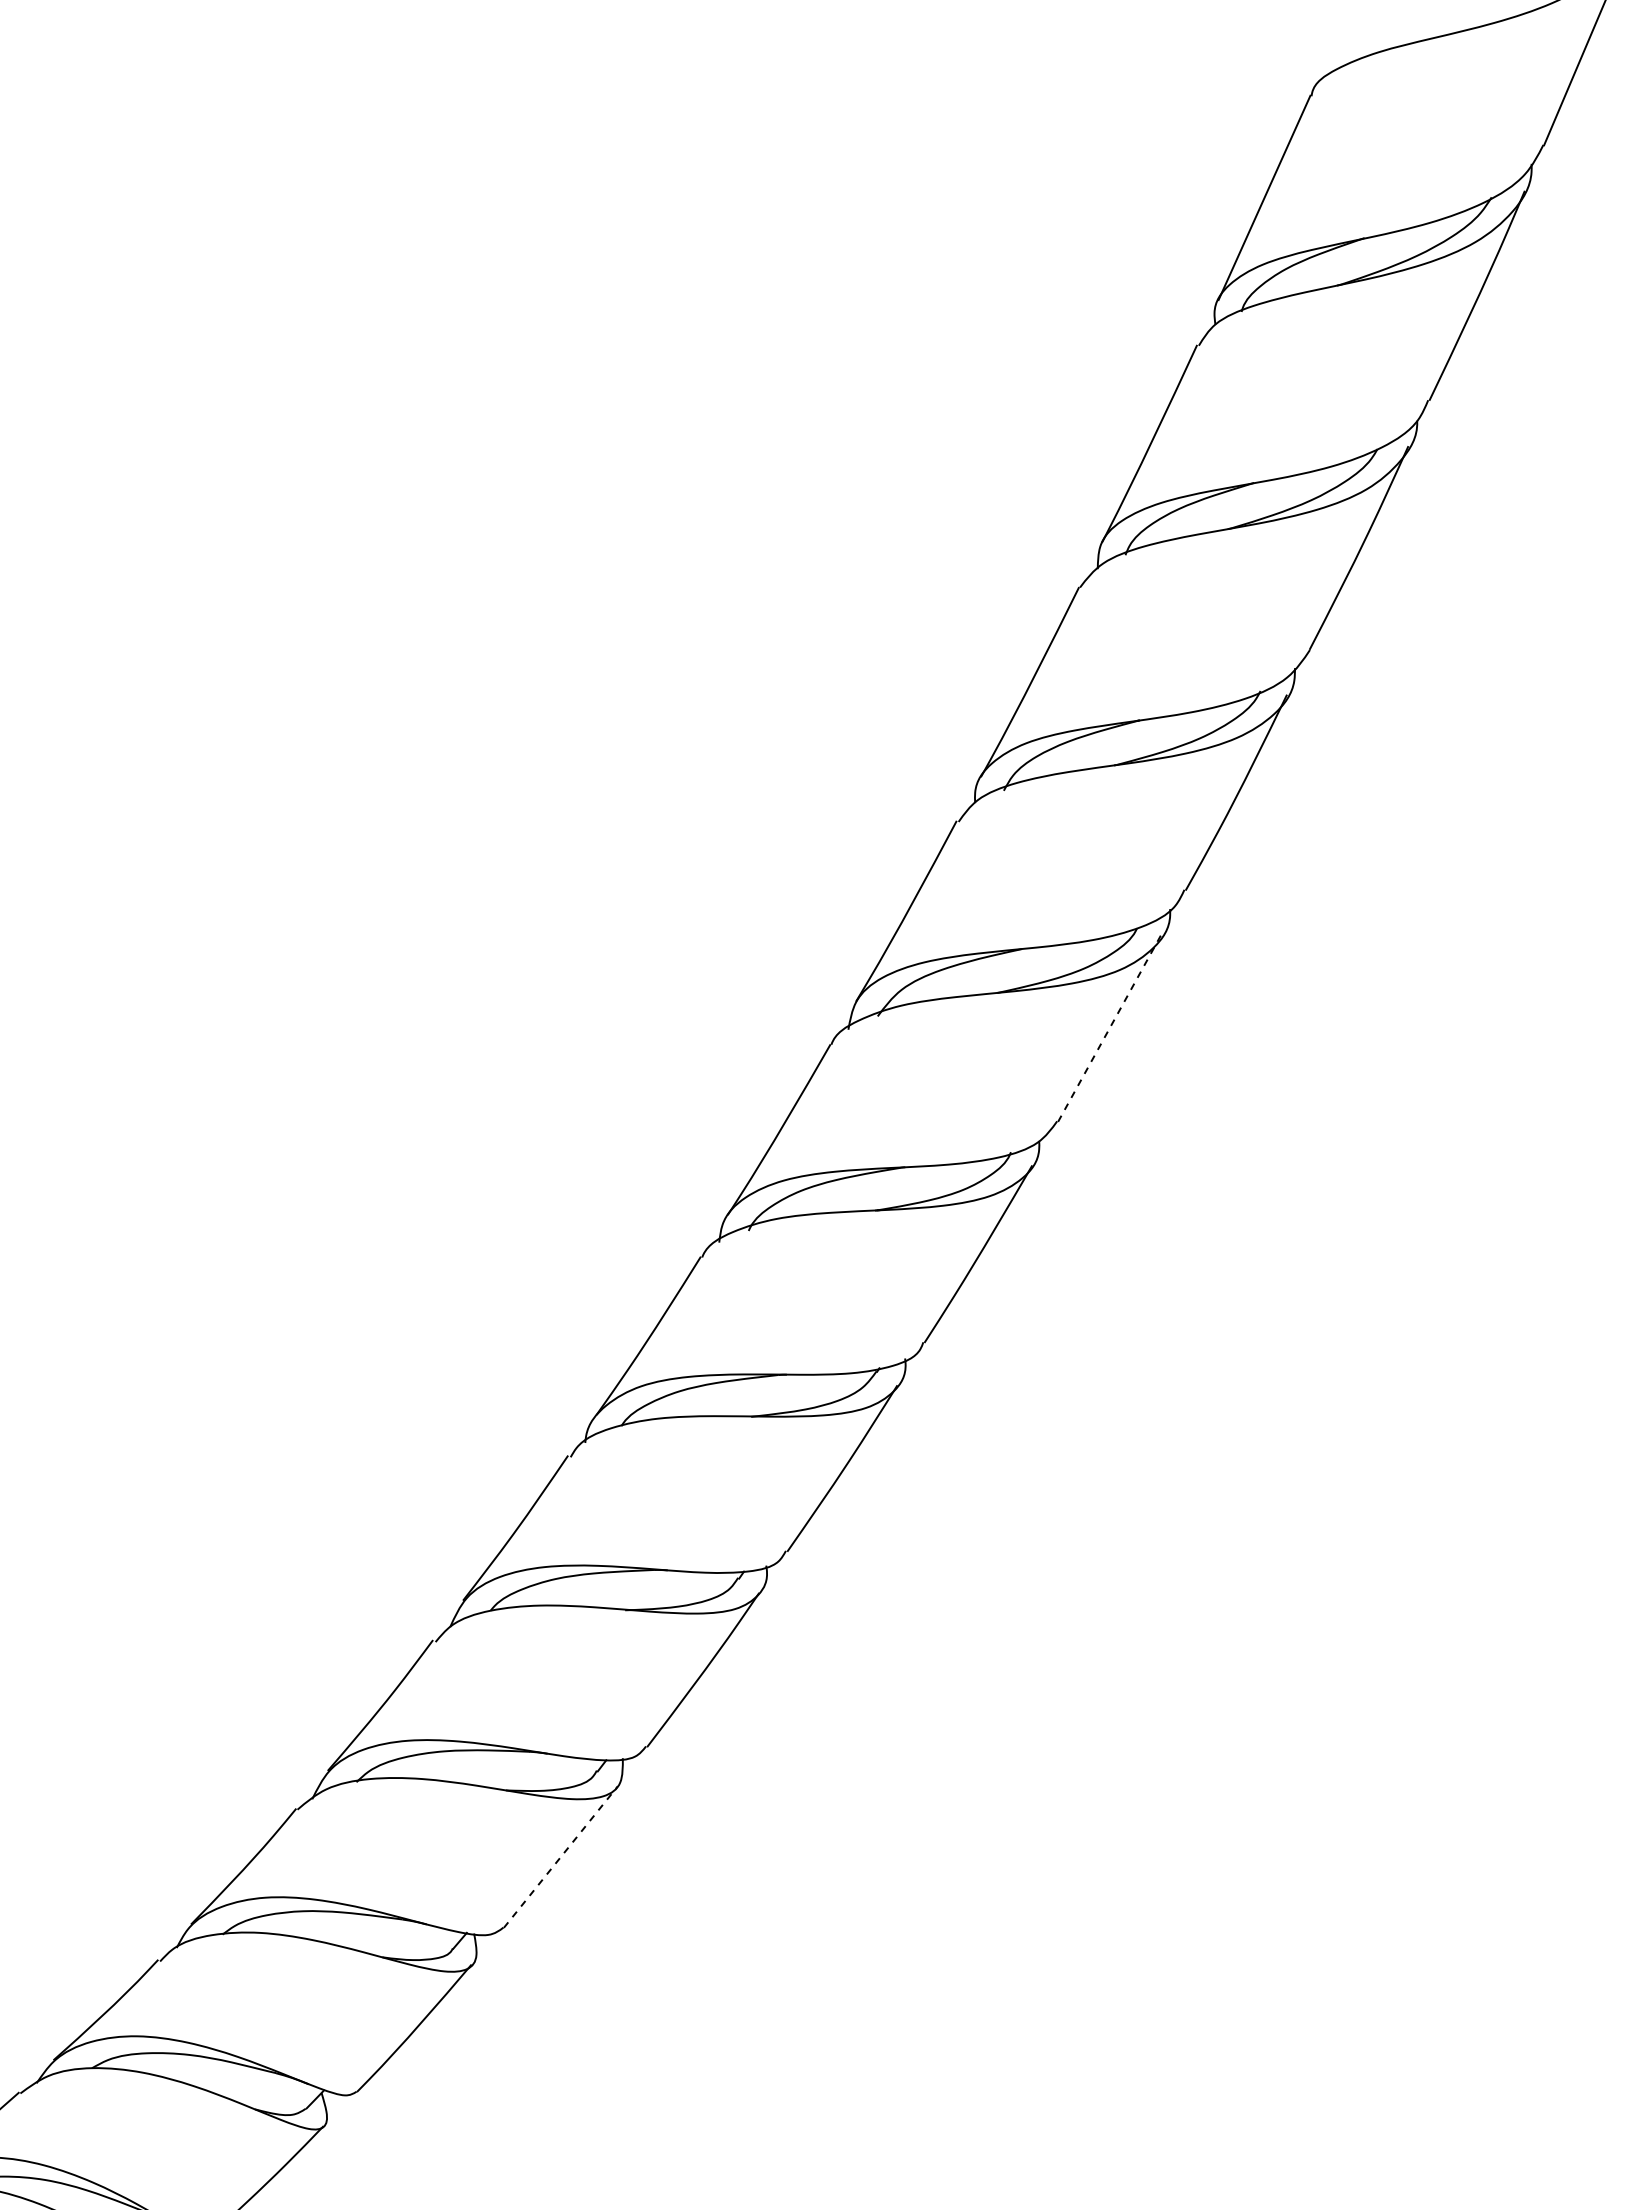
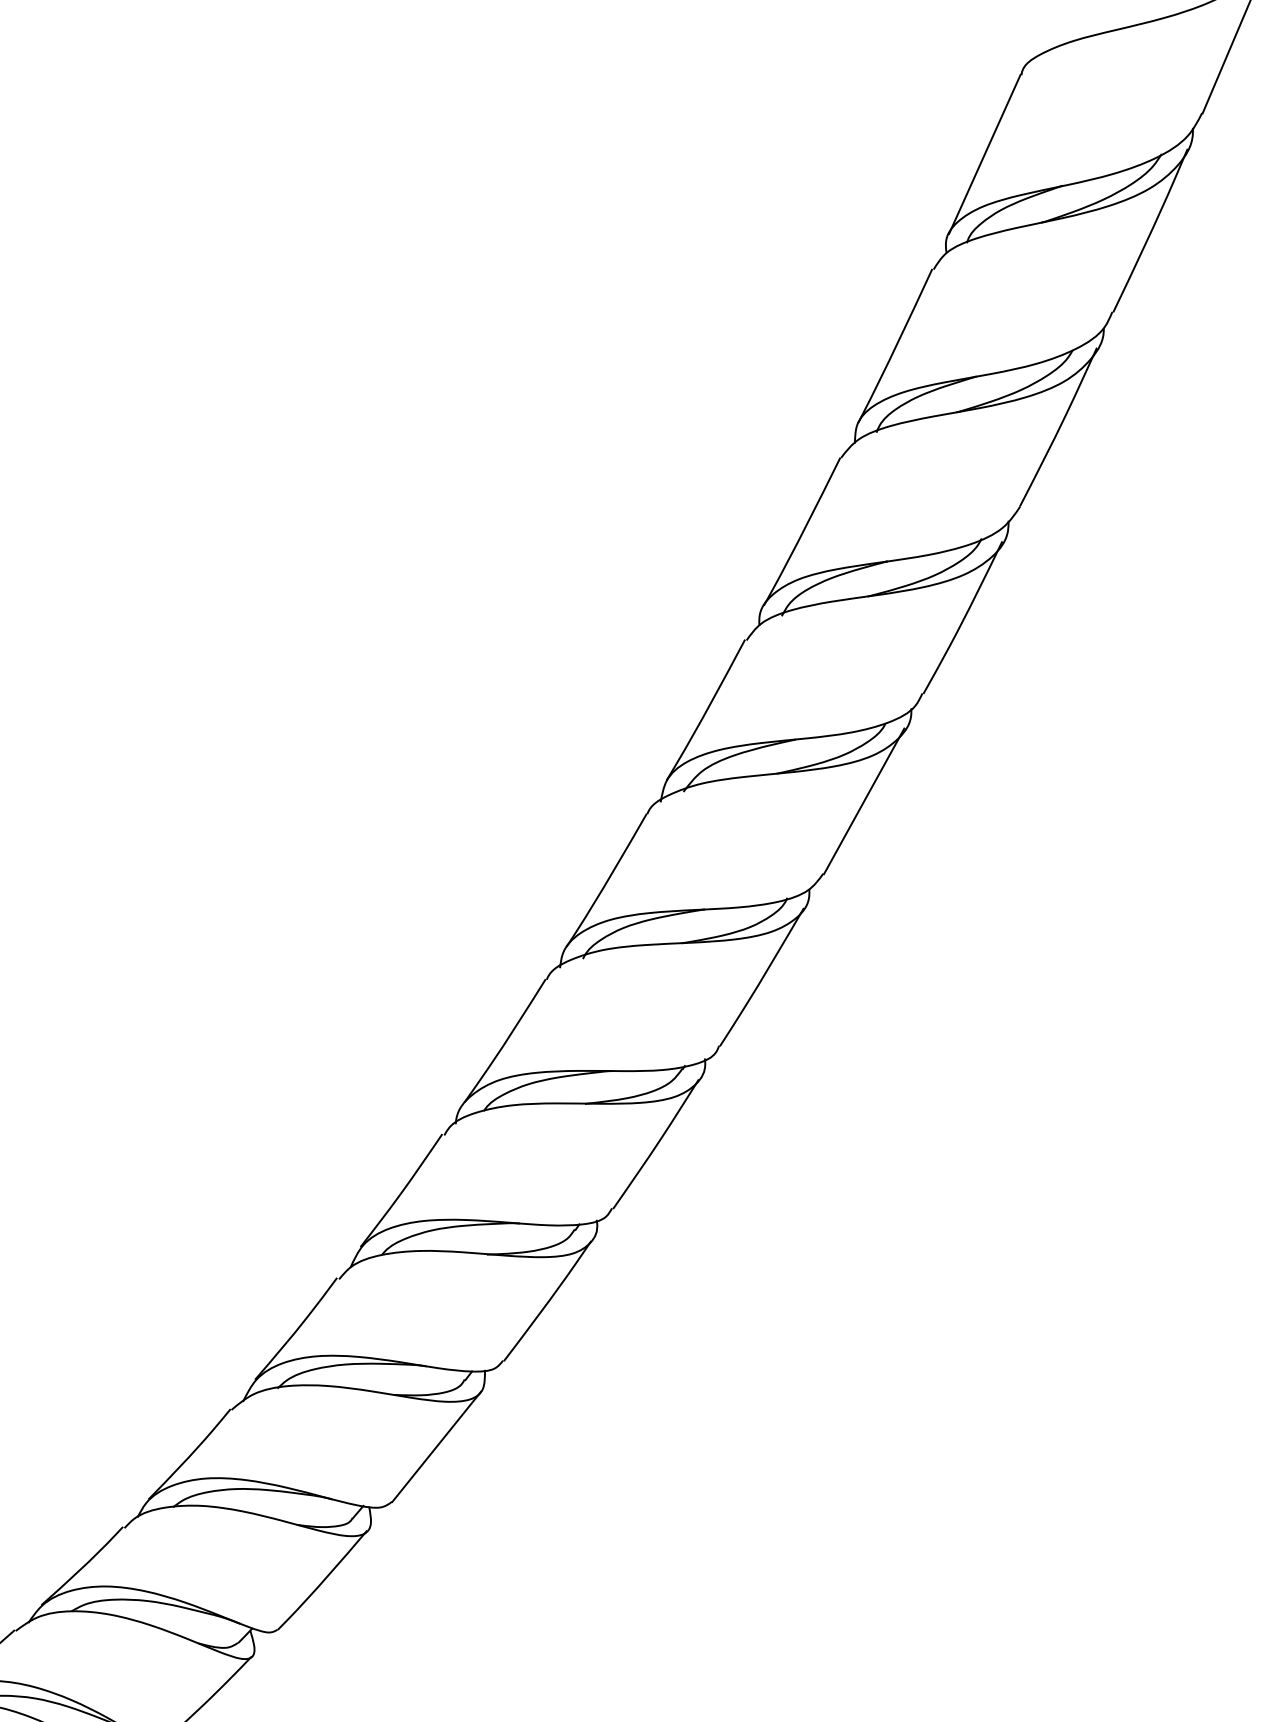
line: (1109, 1028) -> (864, 801), dashed -> solid
line: (560, 1857) -> (436, 1447), dashed -> solid

